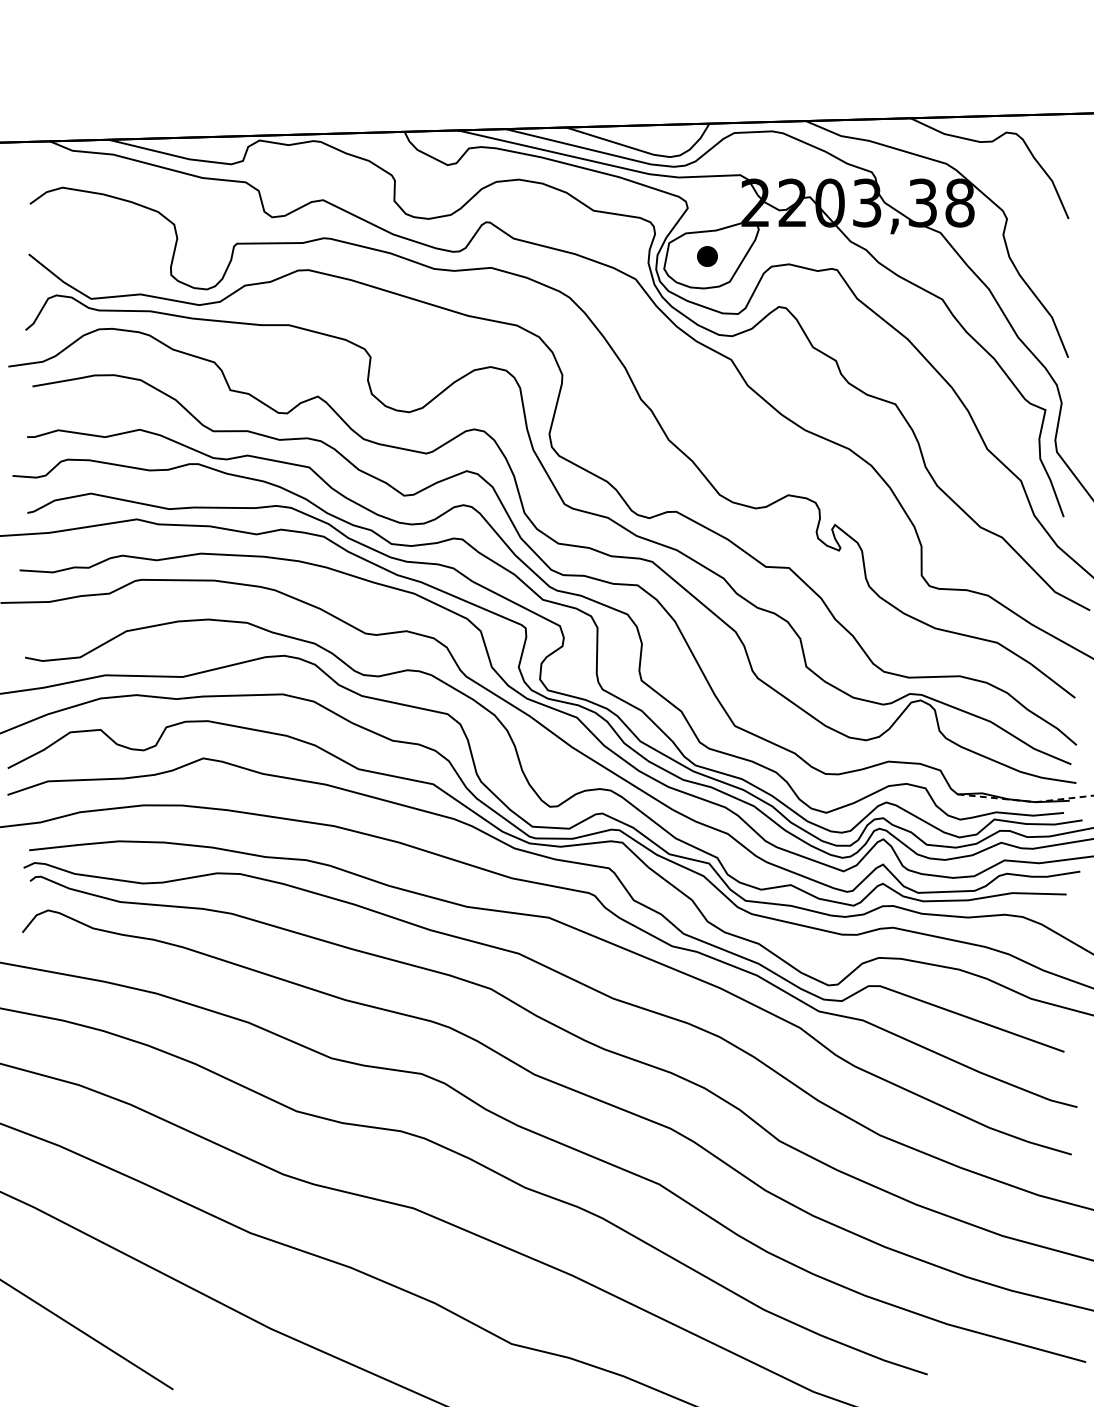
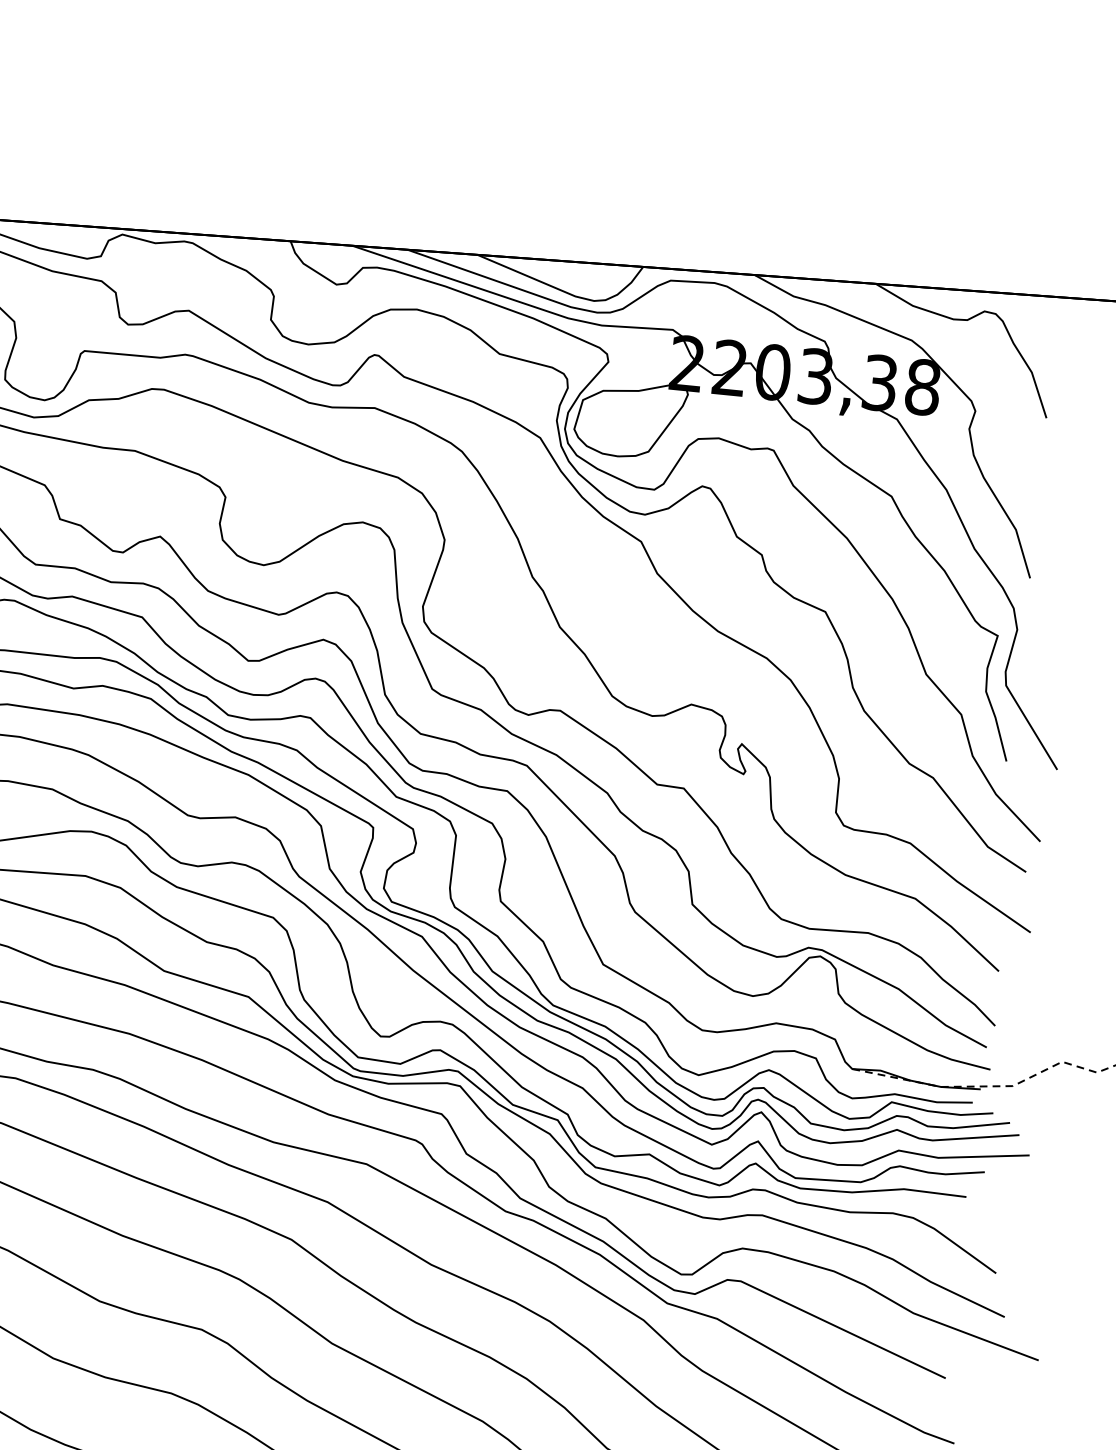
part: (707, 256) -> (625, 419), removed

